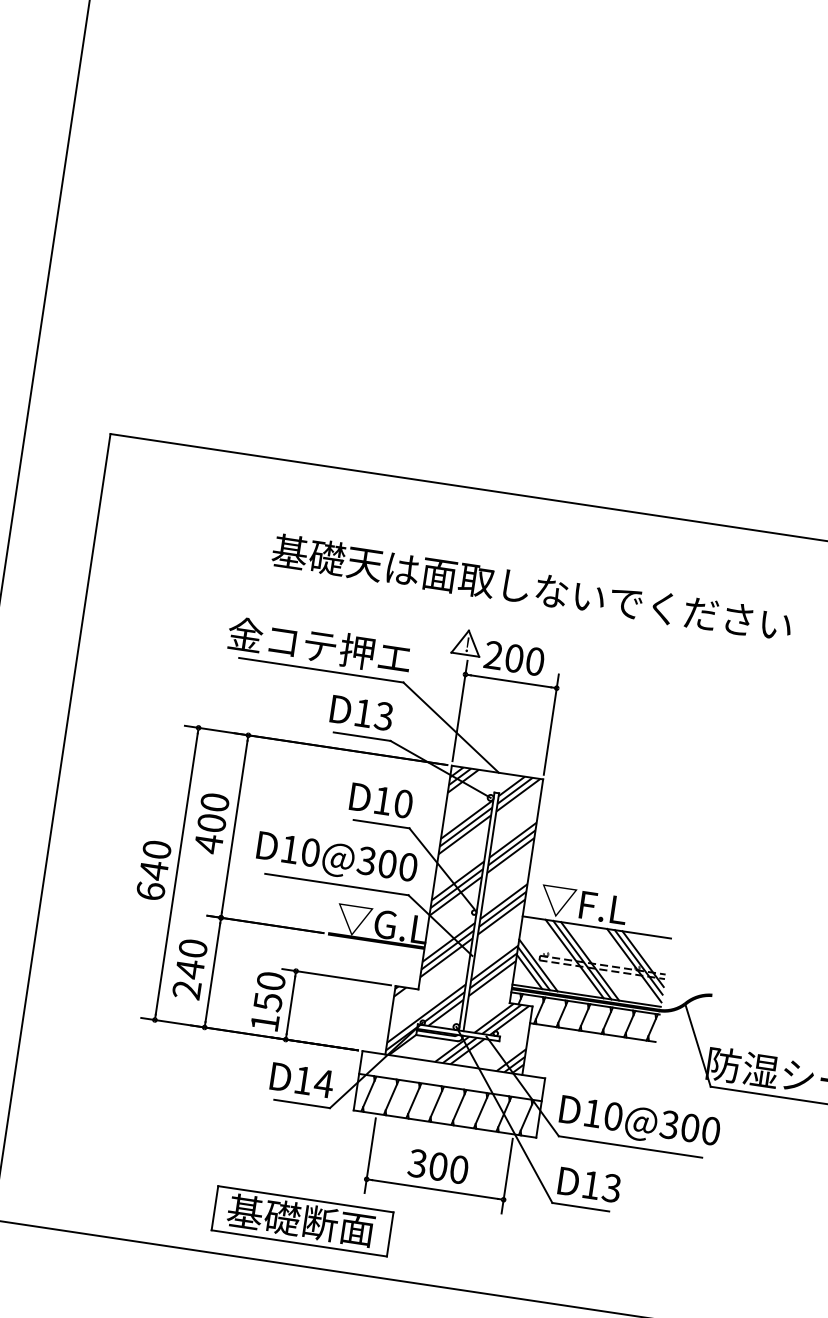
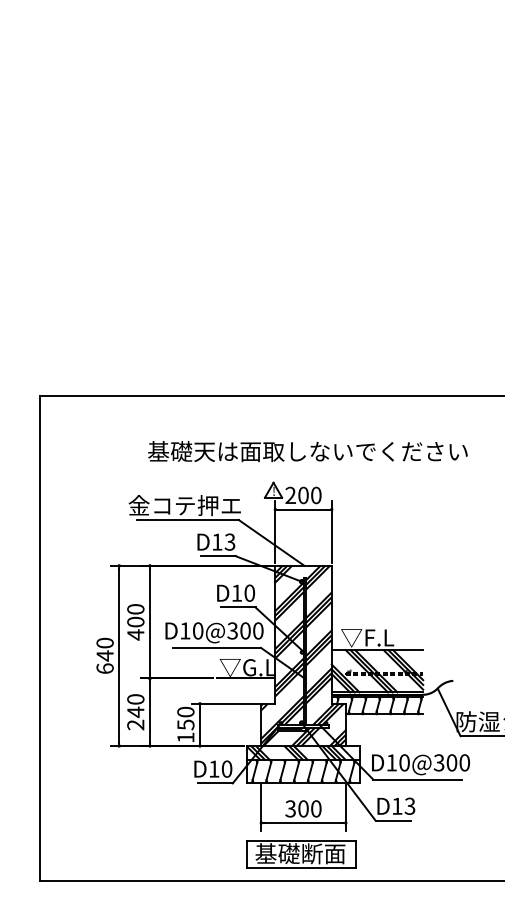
hatch: (440, 1075) -> (296, 753), added
text: (323, 1082) -> (226, 768), D14 -> D10
part: (302, 1221) -> (301, 854), moved

